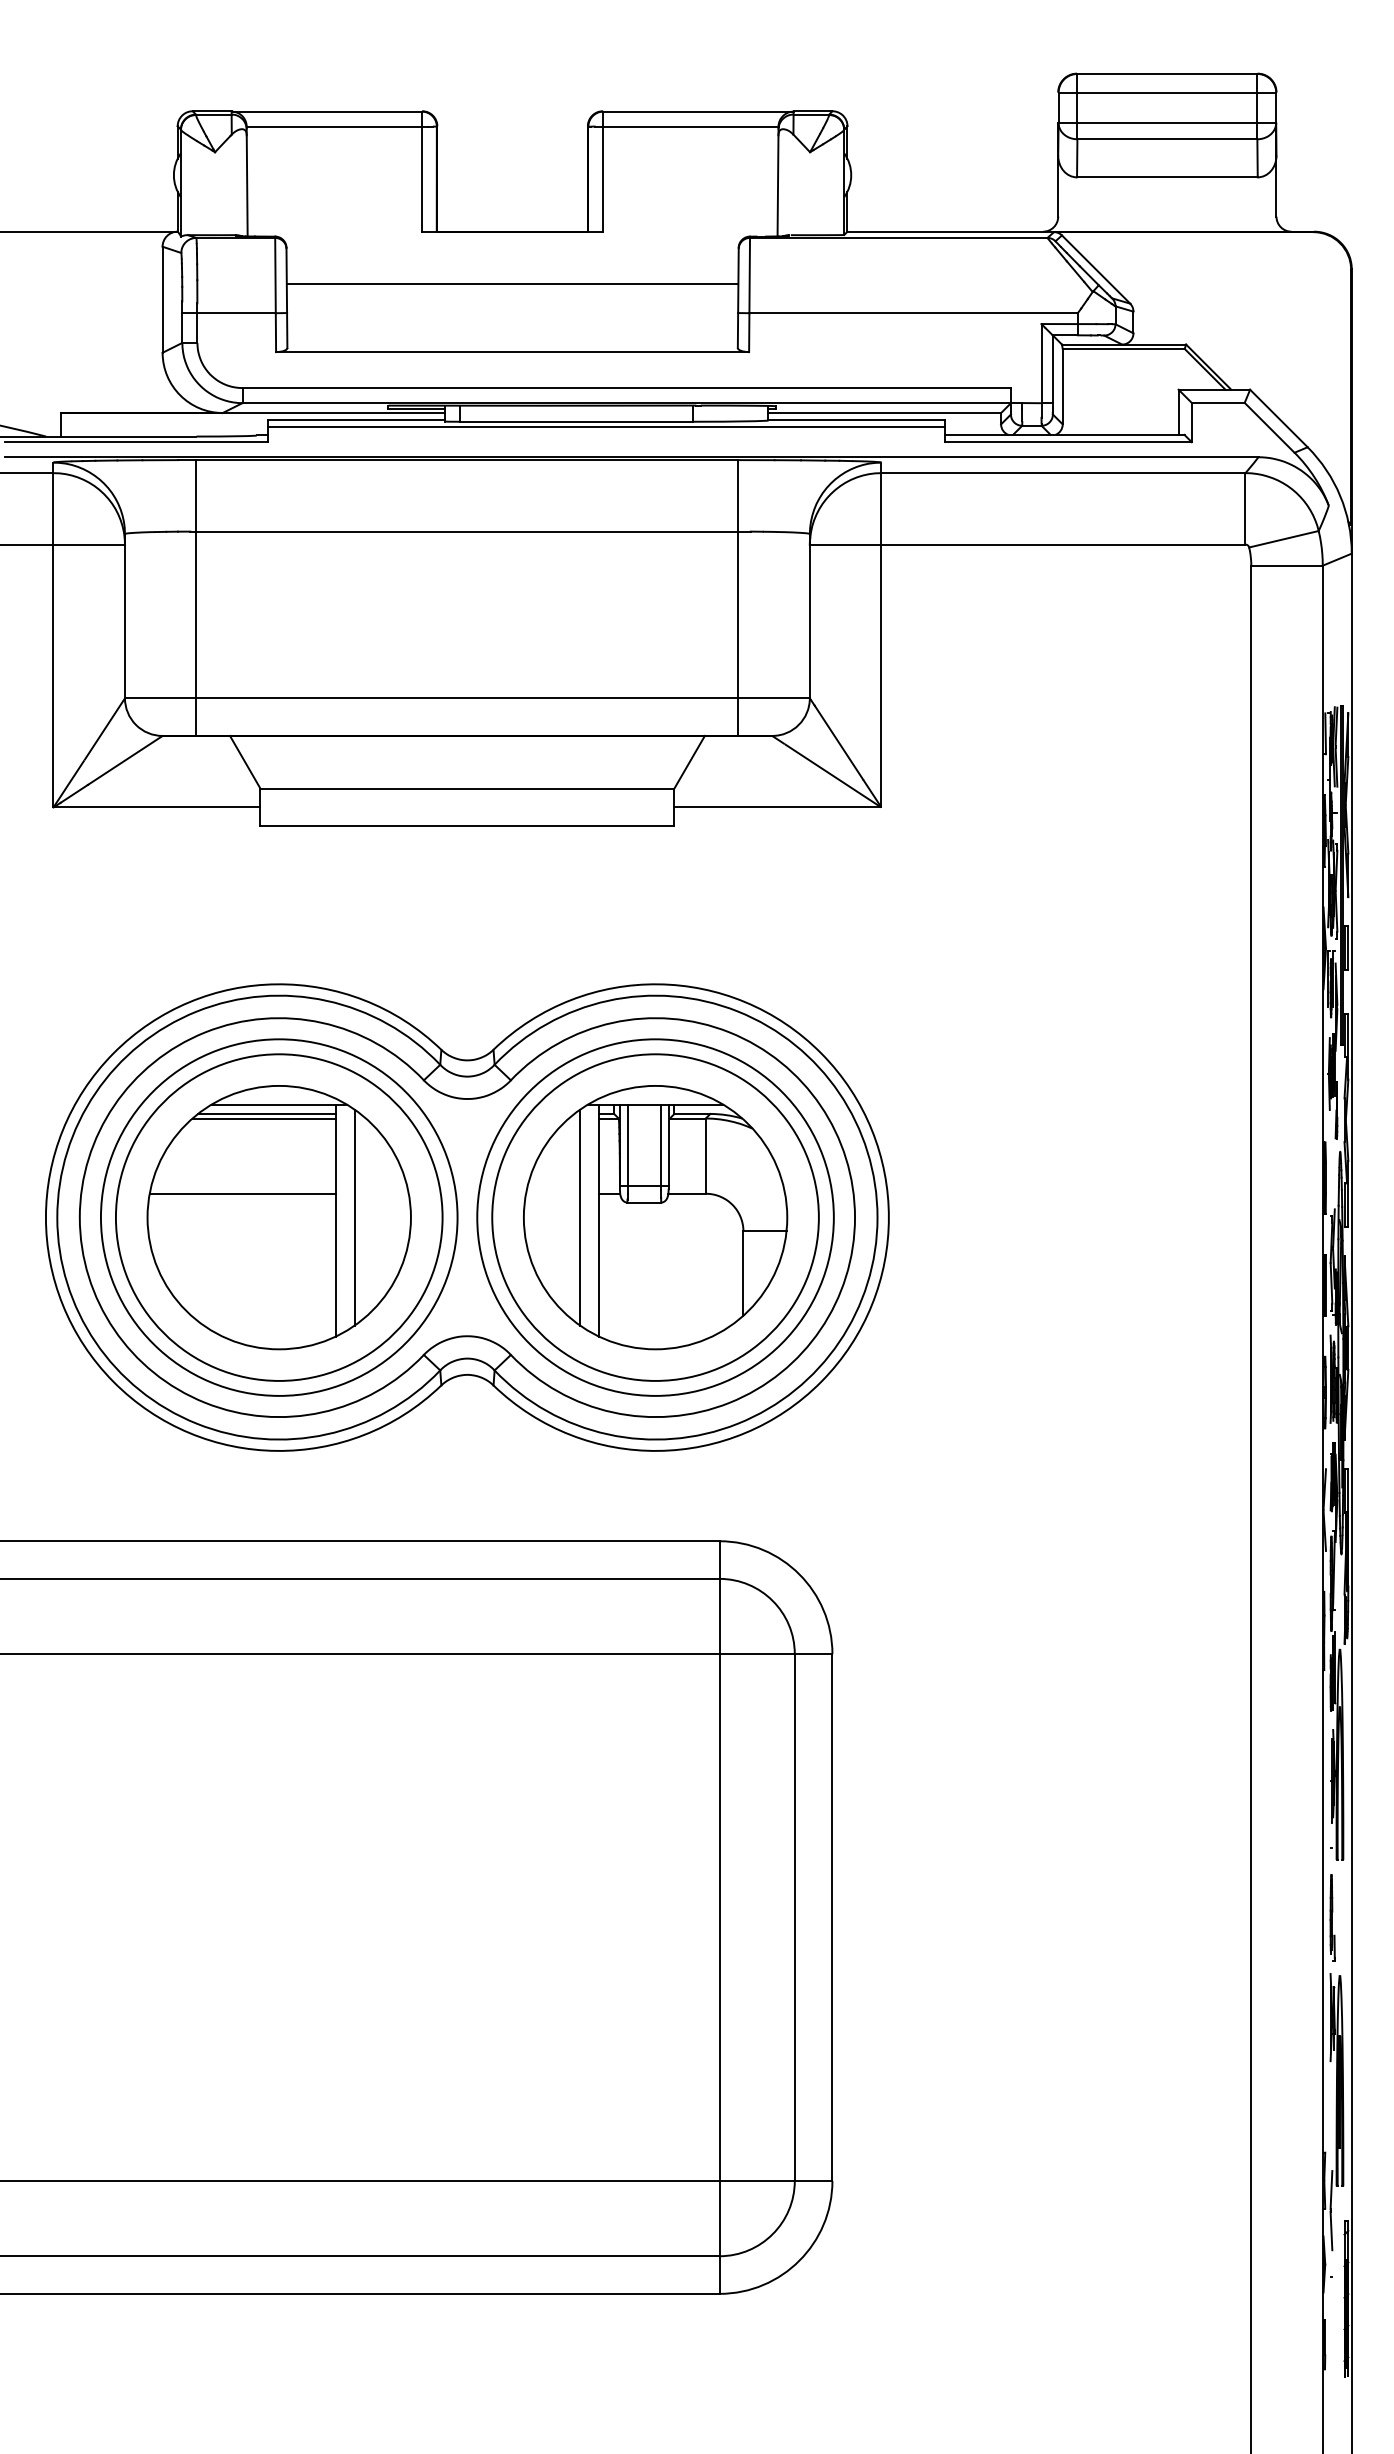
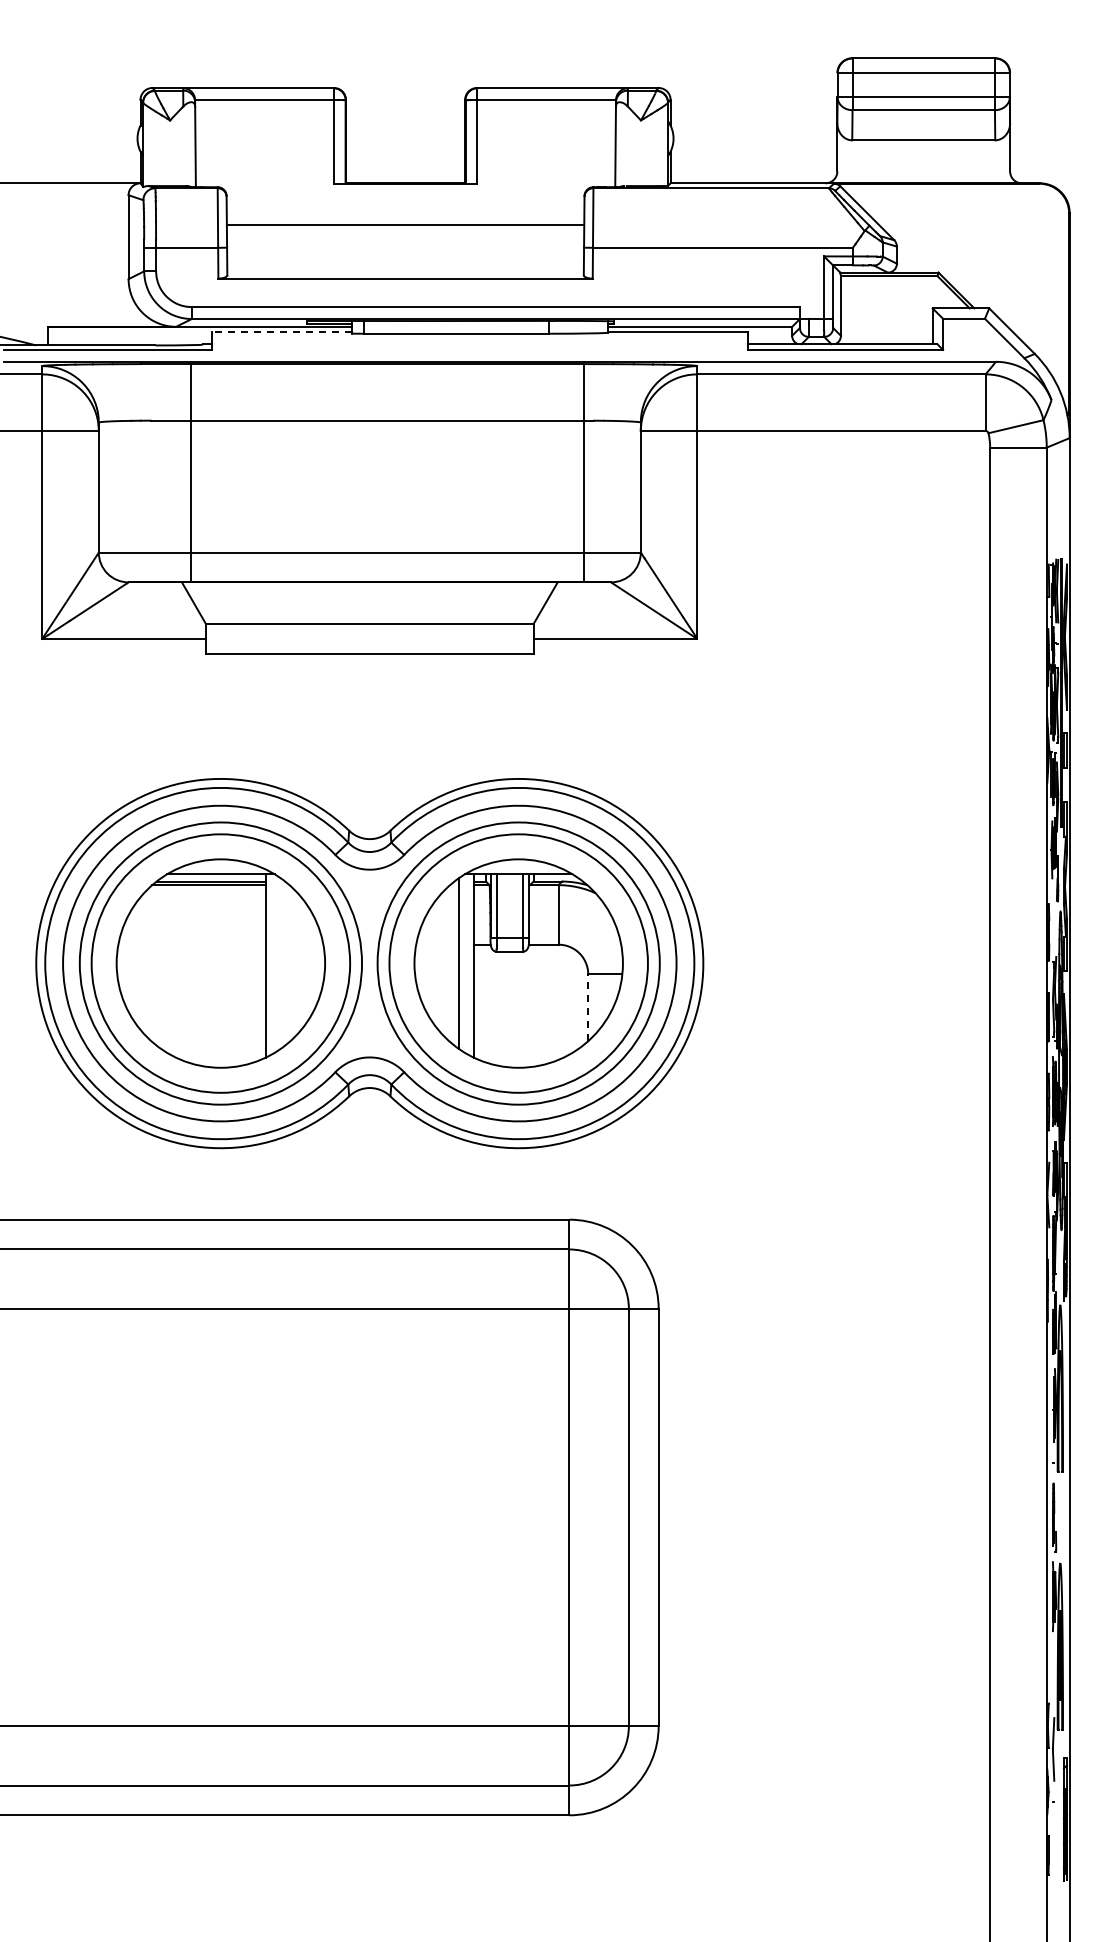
line: (355, 420) -> (281, 332), solid -> dashed
line: (606, 427) -> (479, 338), removed
line: (196, 598) -> (191, 473), moved
line: (242, 1193) -> (191, 944), removed
line: (354, 1217) -> (280, 963), removed
line: (743, 1273) -> (588, 1007), solid -> dashed

